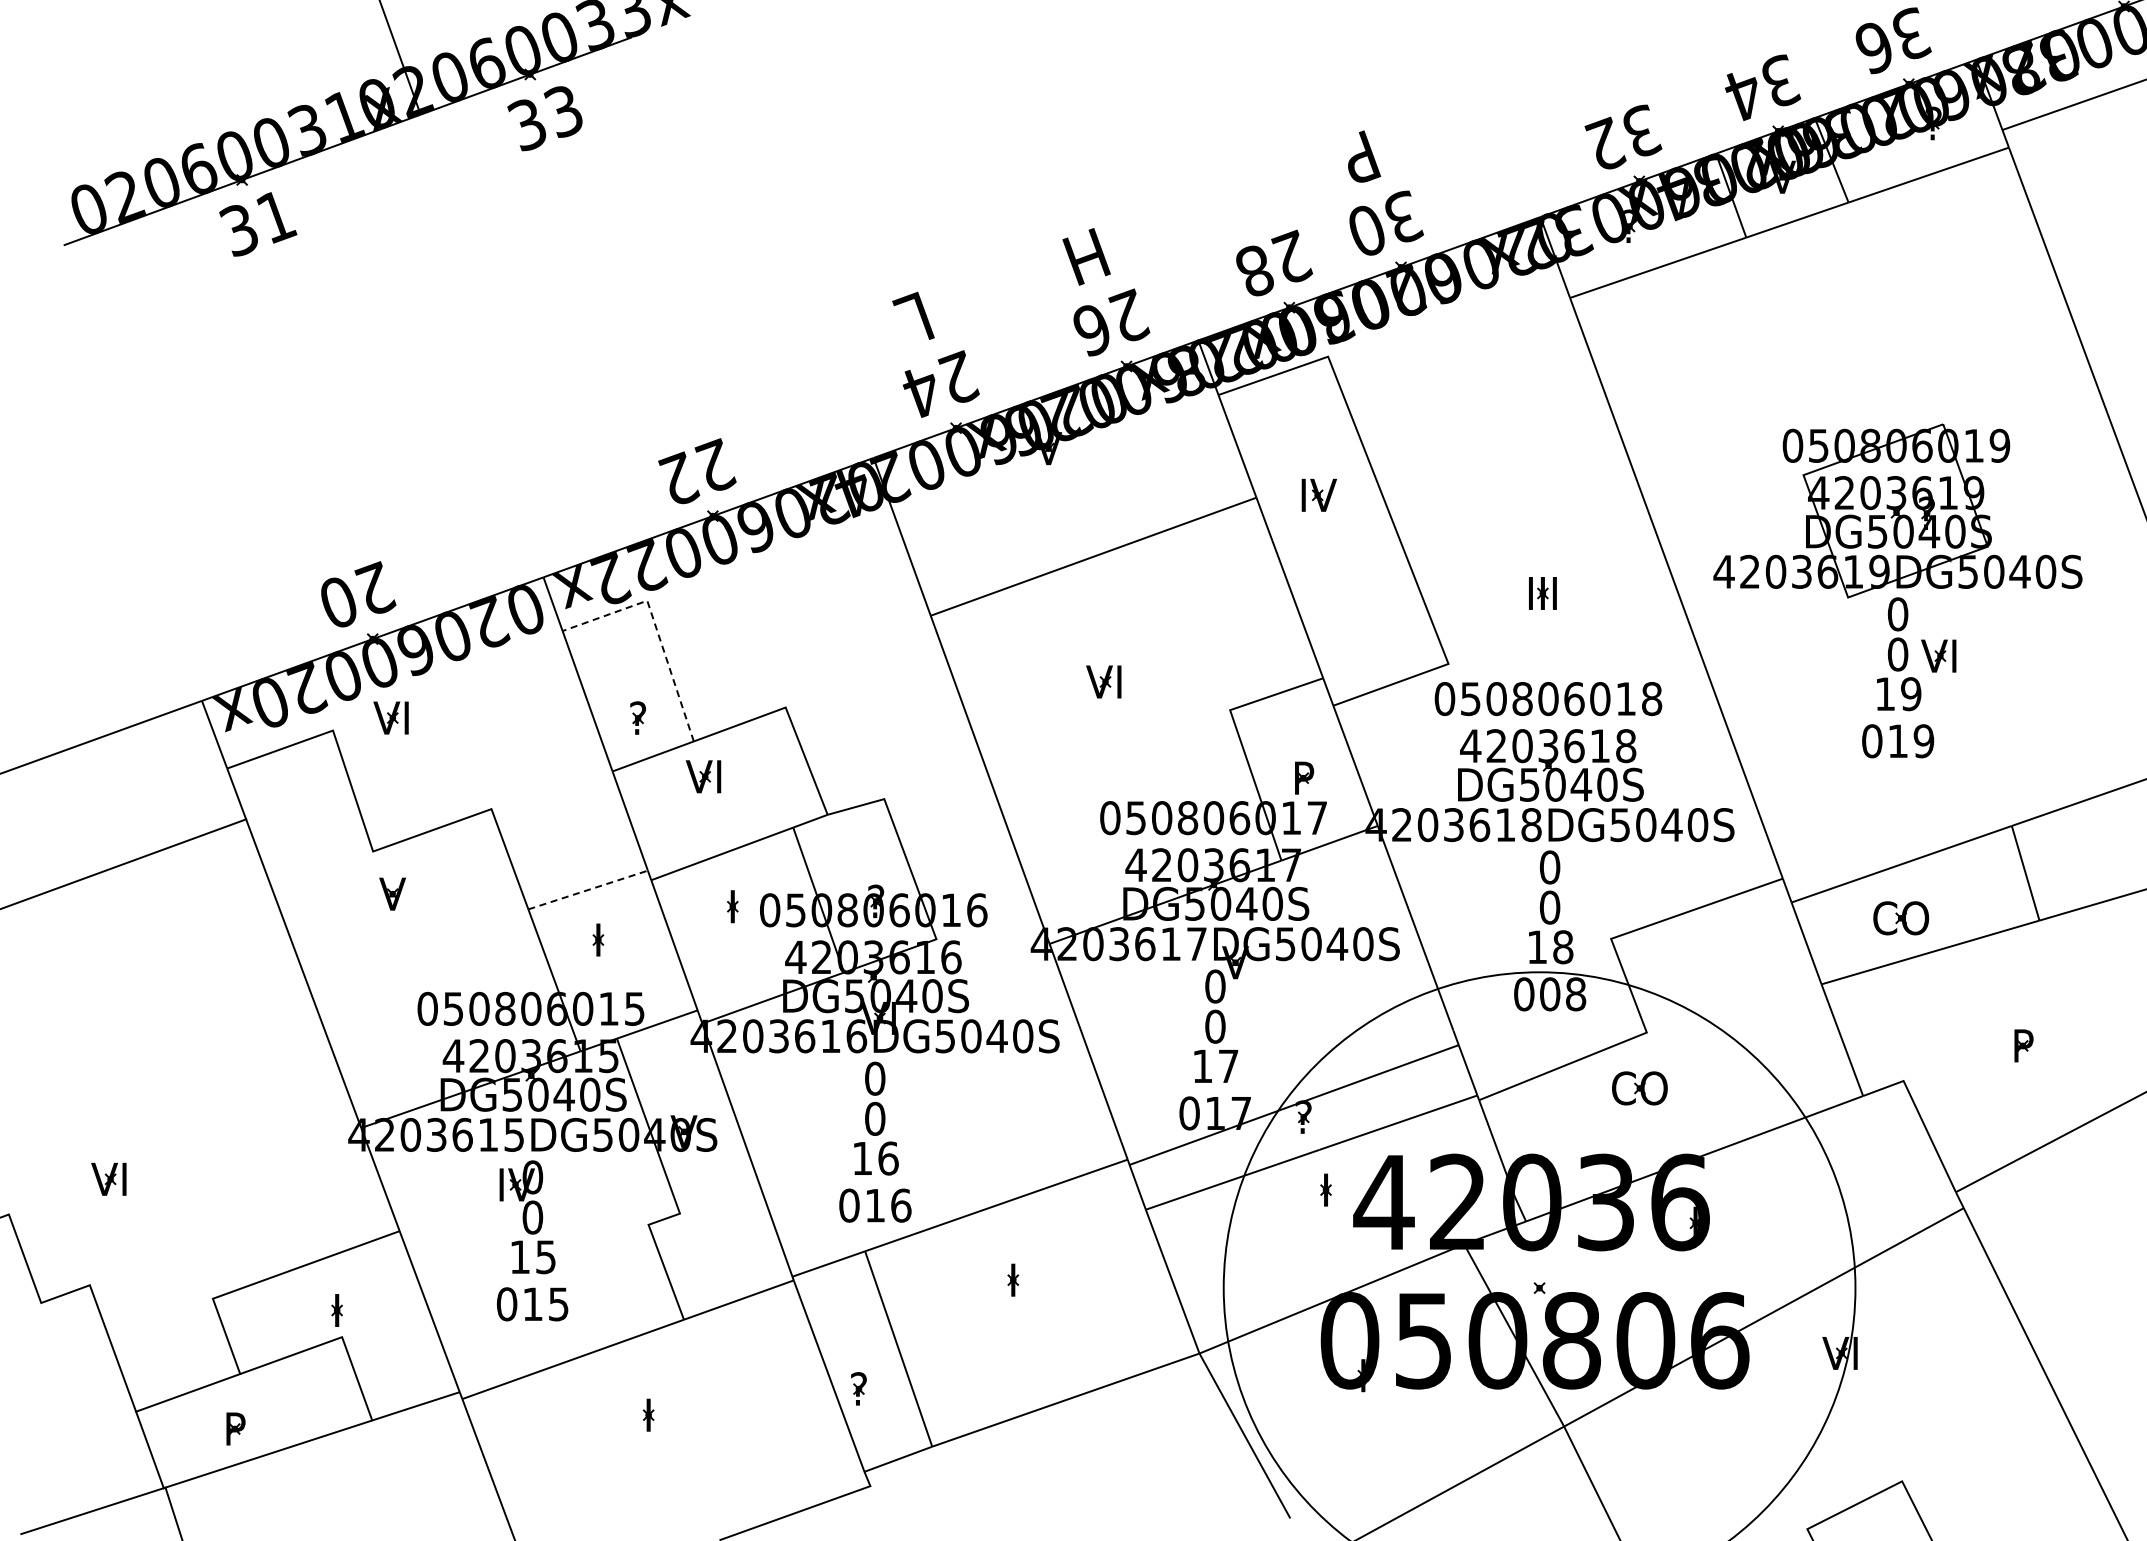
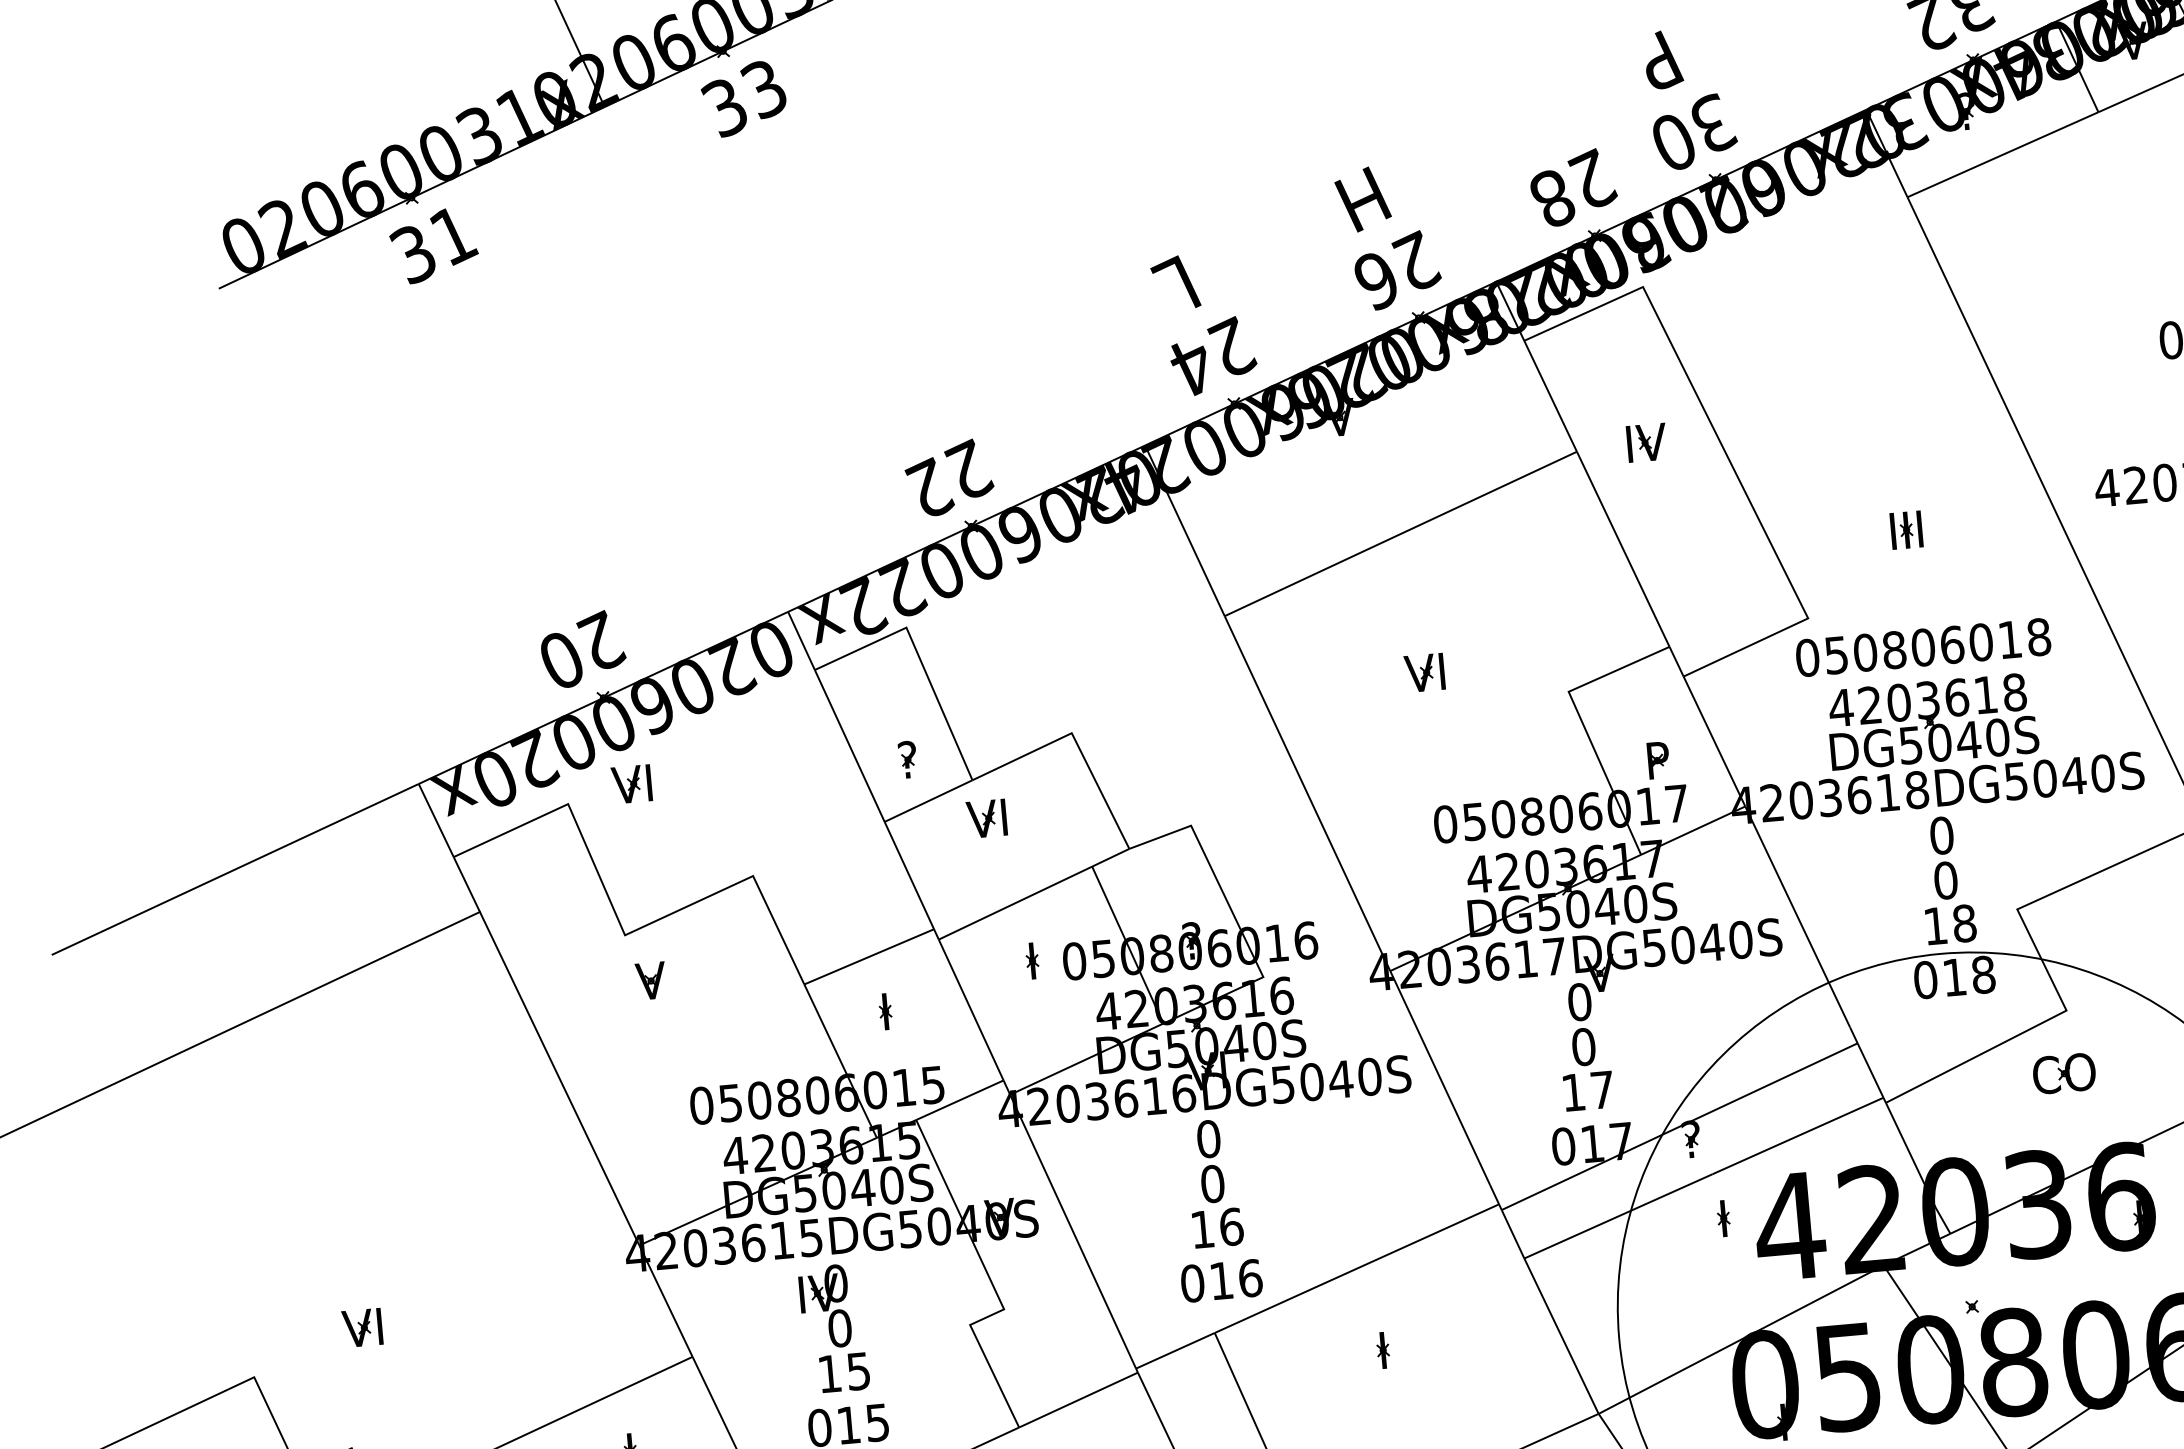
line: (656, 628) -> (919, 657), dashed -> solid
line: (588, 890) -> (869, 957), dashed -> solid
text: (1550, 994) -> (1955, 977), 008 -> 018

